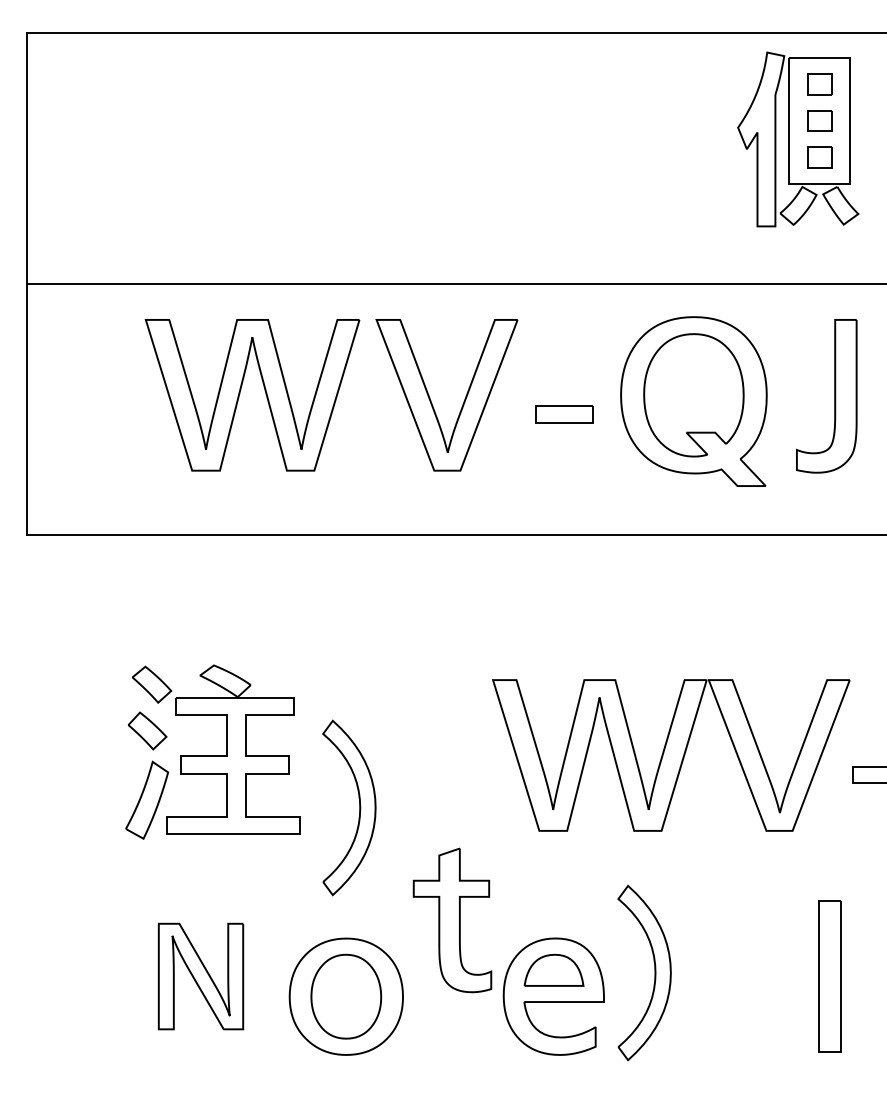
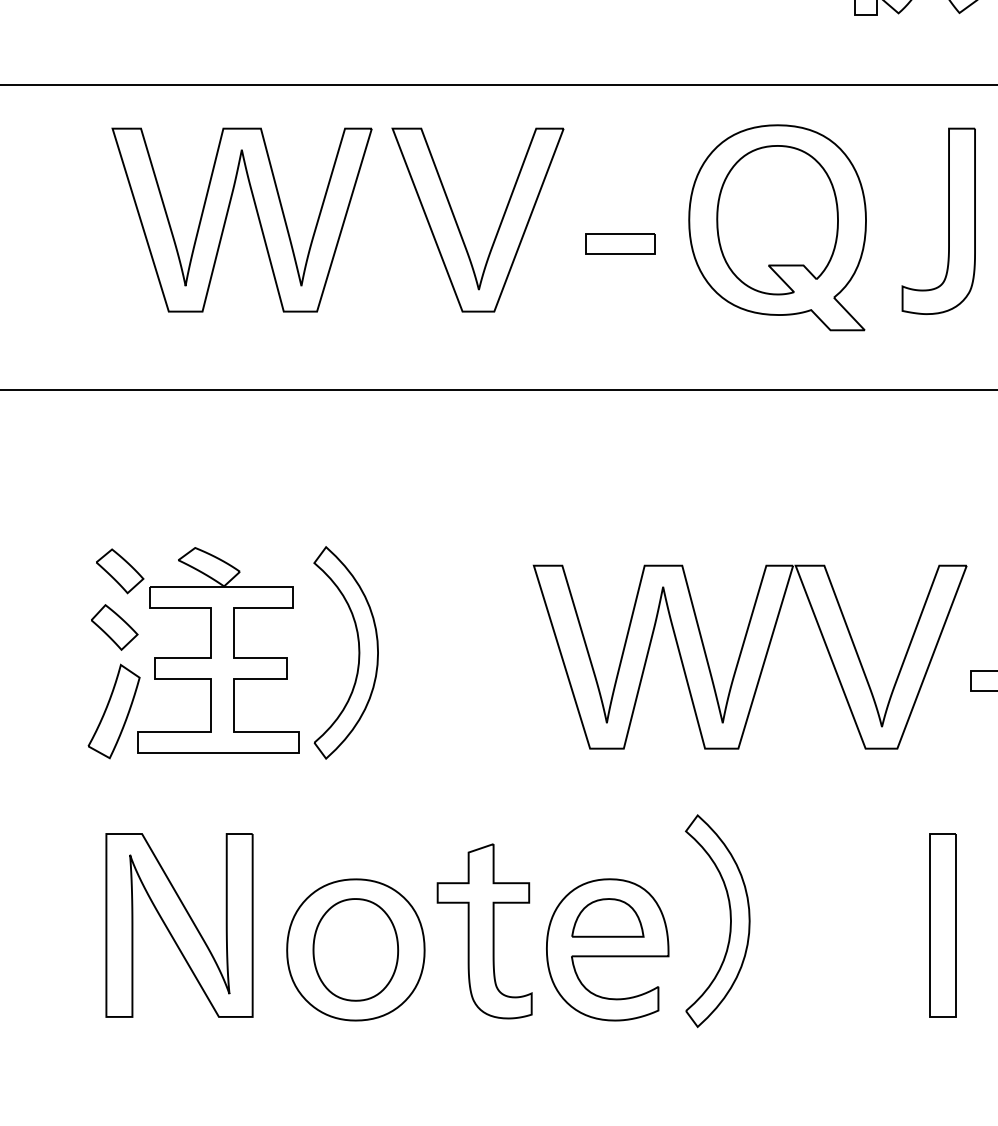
part: (359, 807) -> (358, 652), moved
part: (452, 920) -> (484, 931), moved
part: (200, 976) -> (178, 925), size x1.43

